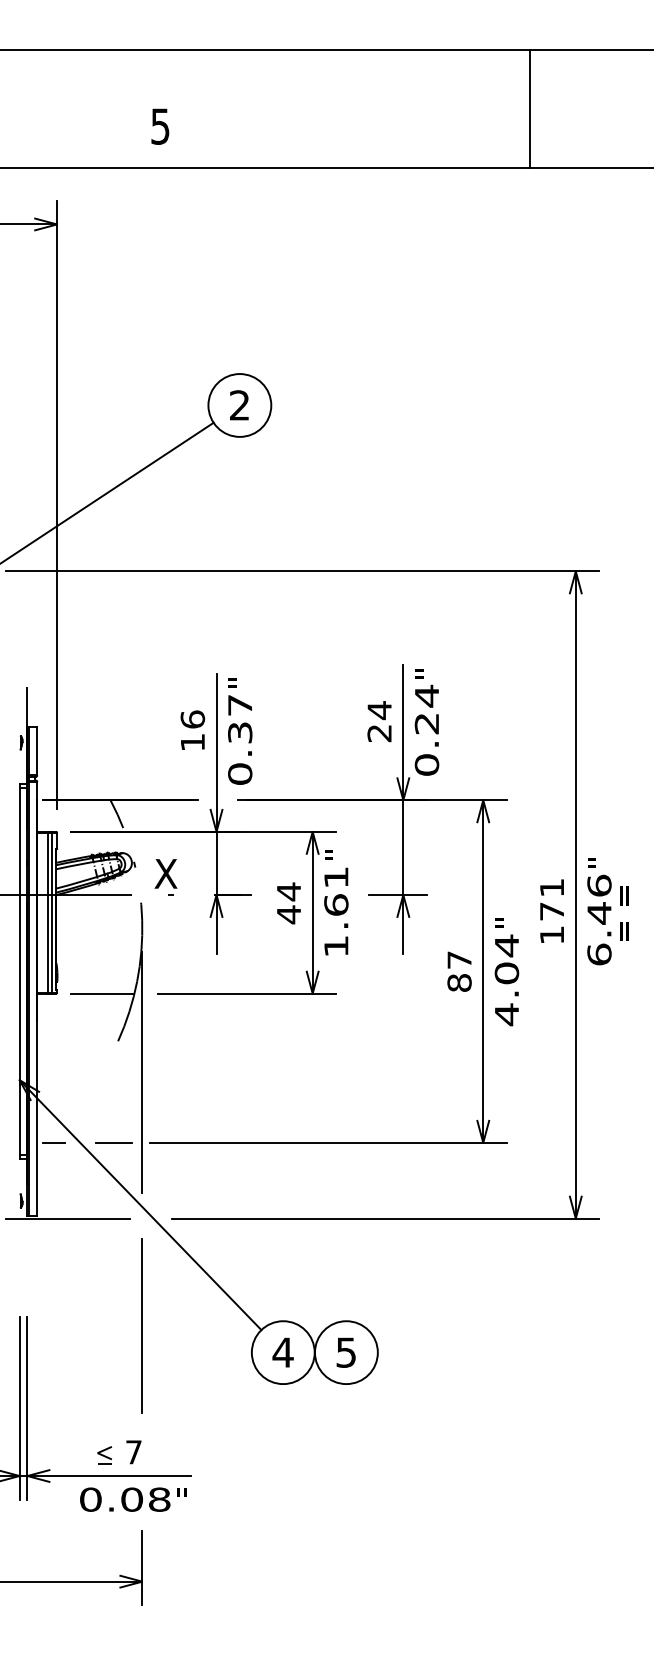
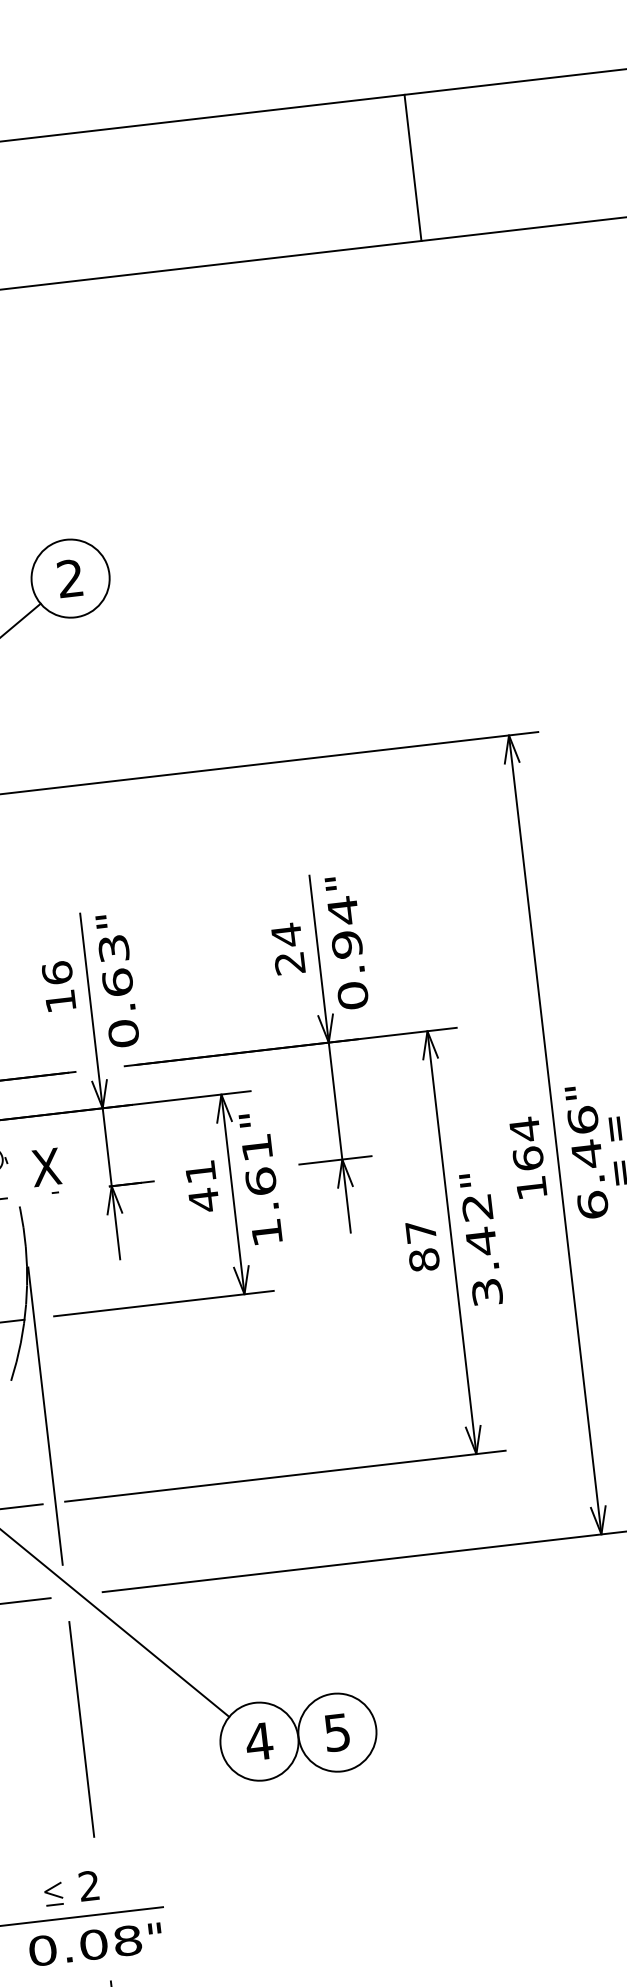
line: (529, 108) -> (412, 167), moved
text: (240, 719) -> (116, 966), 0.37 -> 0.63
text: (426, 723) -> (346, 944), 0.24 -> 0.94
text: (288, 891) -> (200, 1171), 44 -> 41
text: (551, 899) -> (525, 1143), 171 -> 164
text: (506, 980) -> (481, 1250), 4.04 -> 3.42
text: (133, 1452) -> (88, 1886), 7 -> 2

